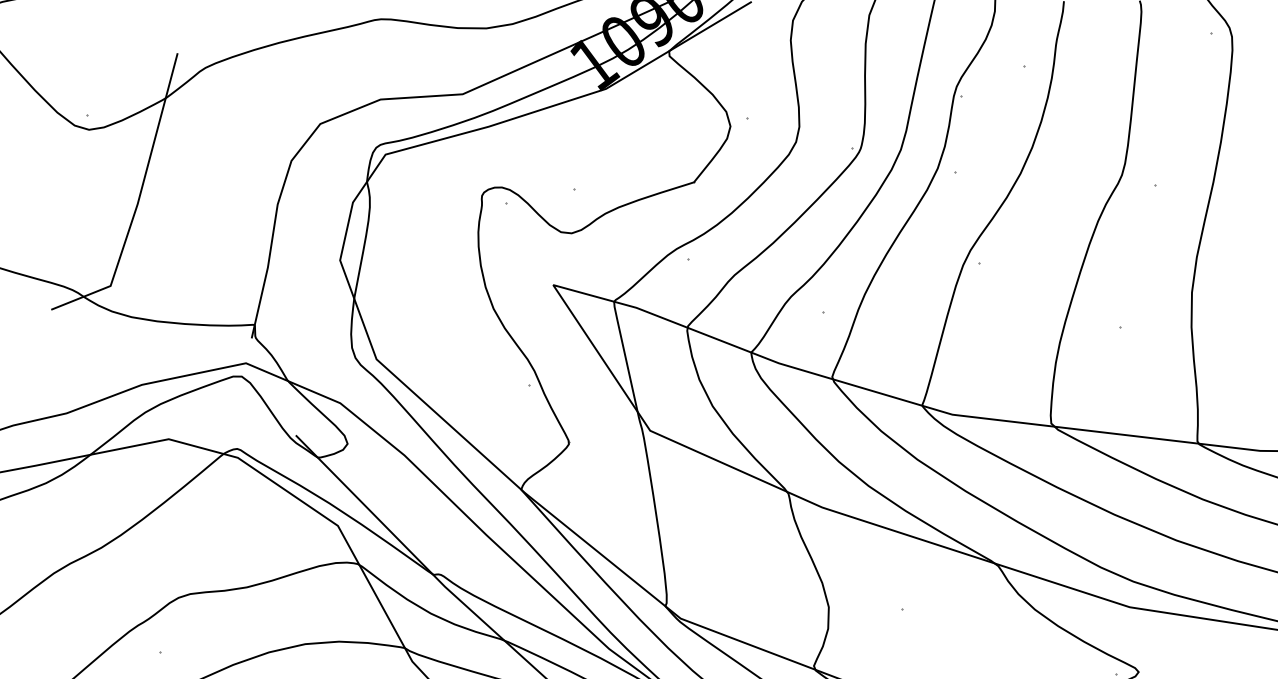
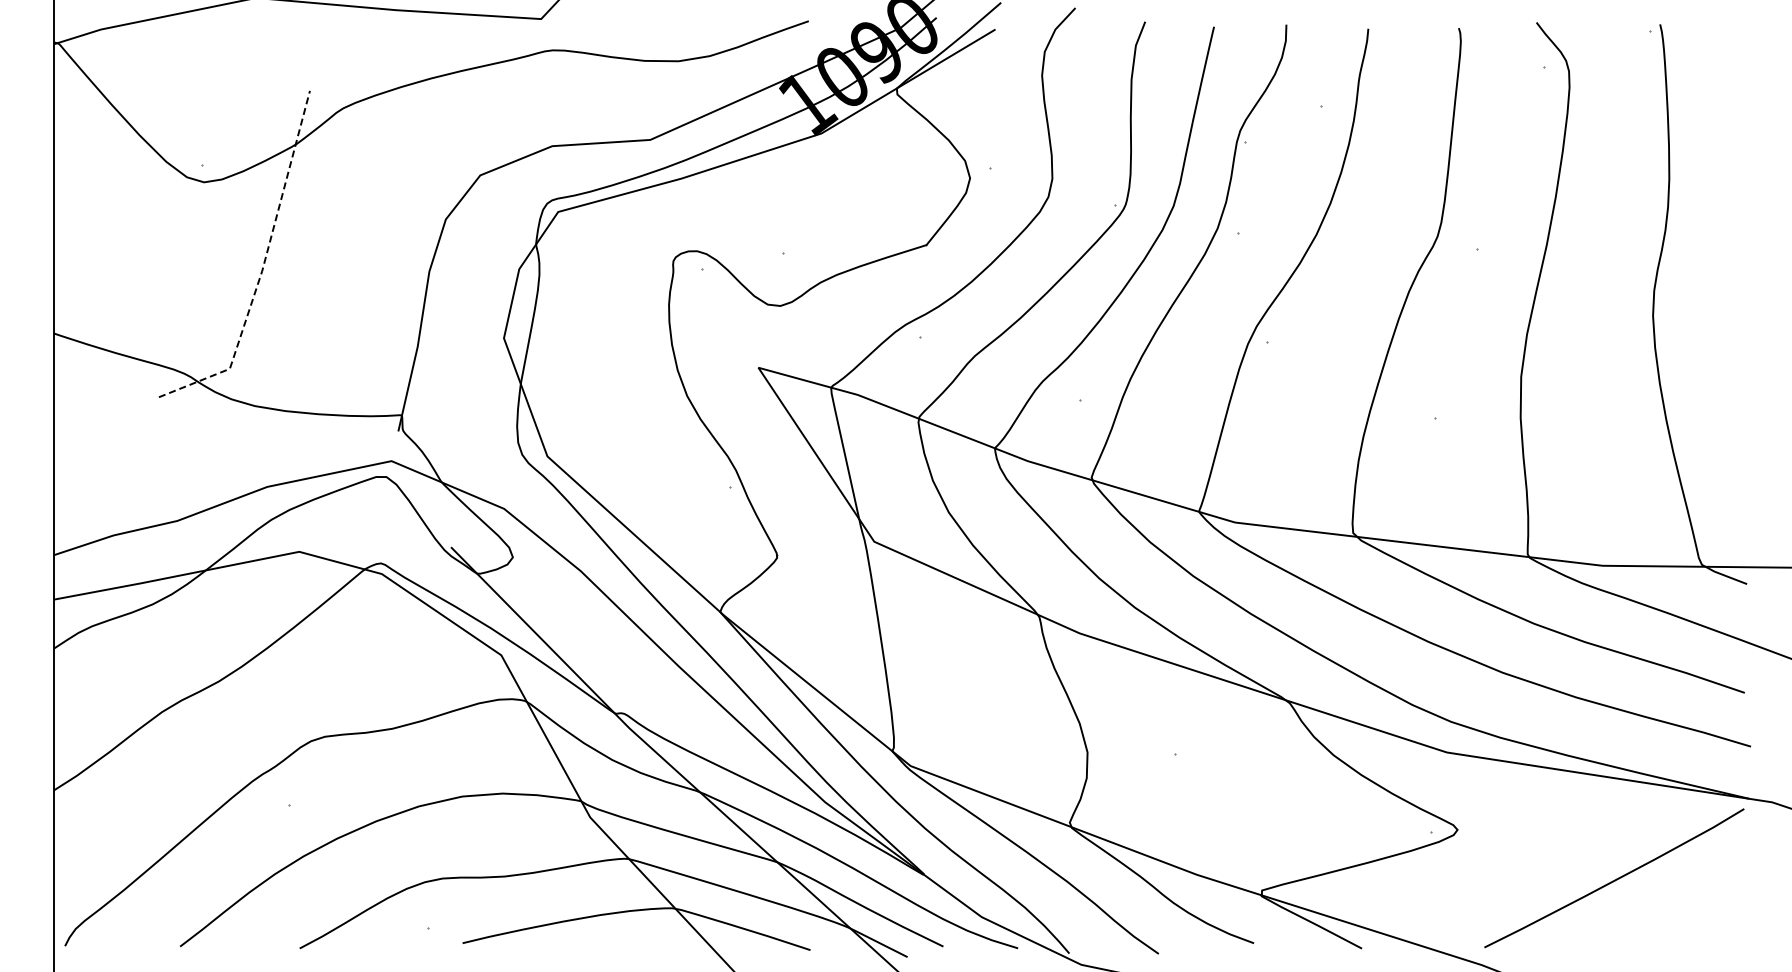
line: (137, 201) -> (262, 268), solid -> dashed

